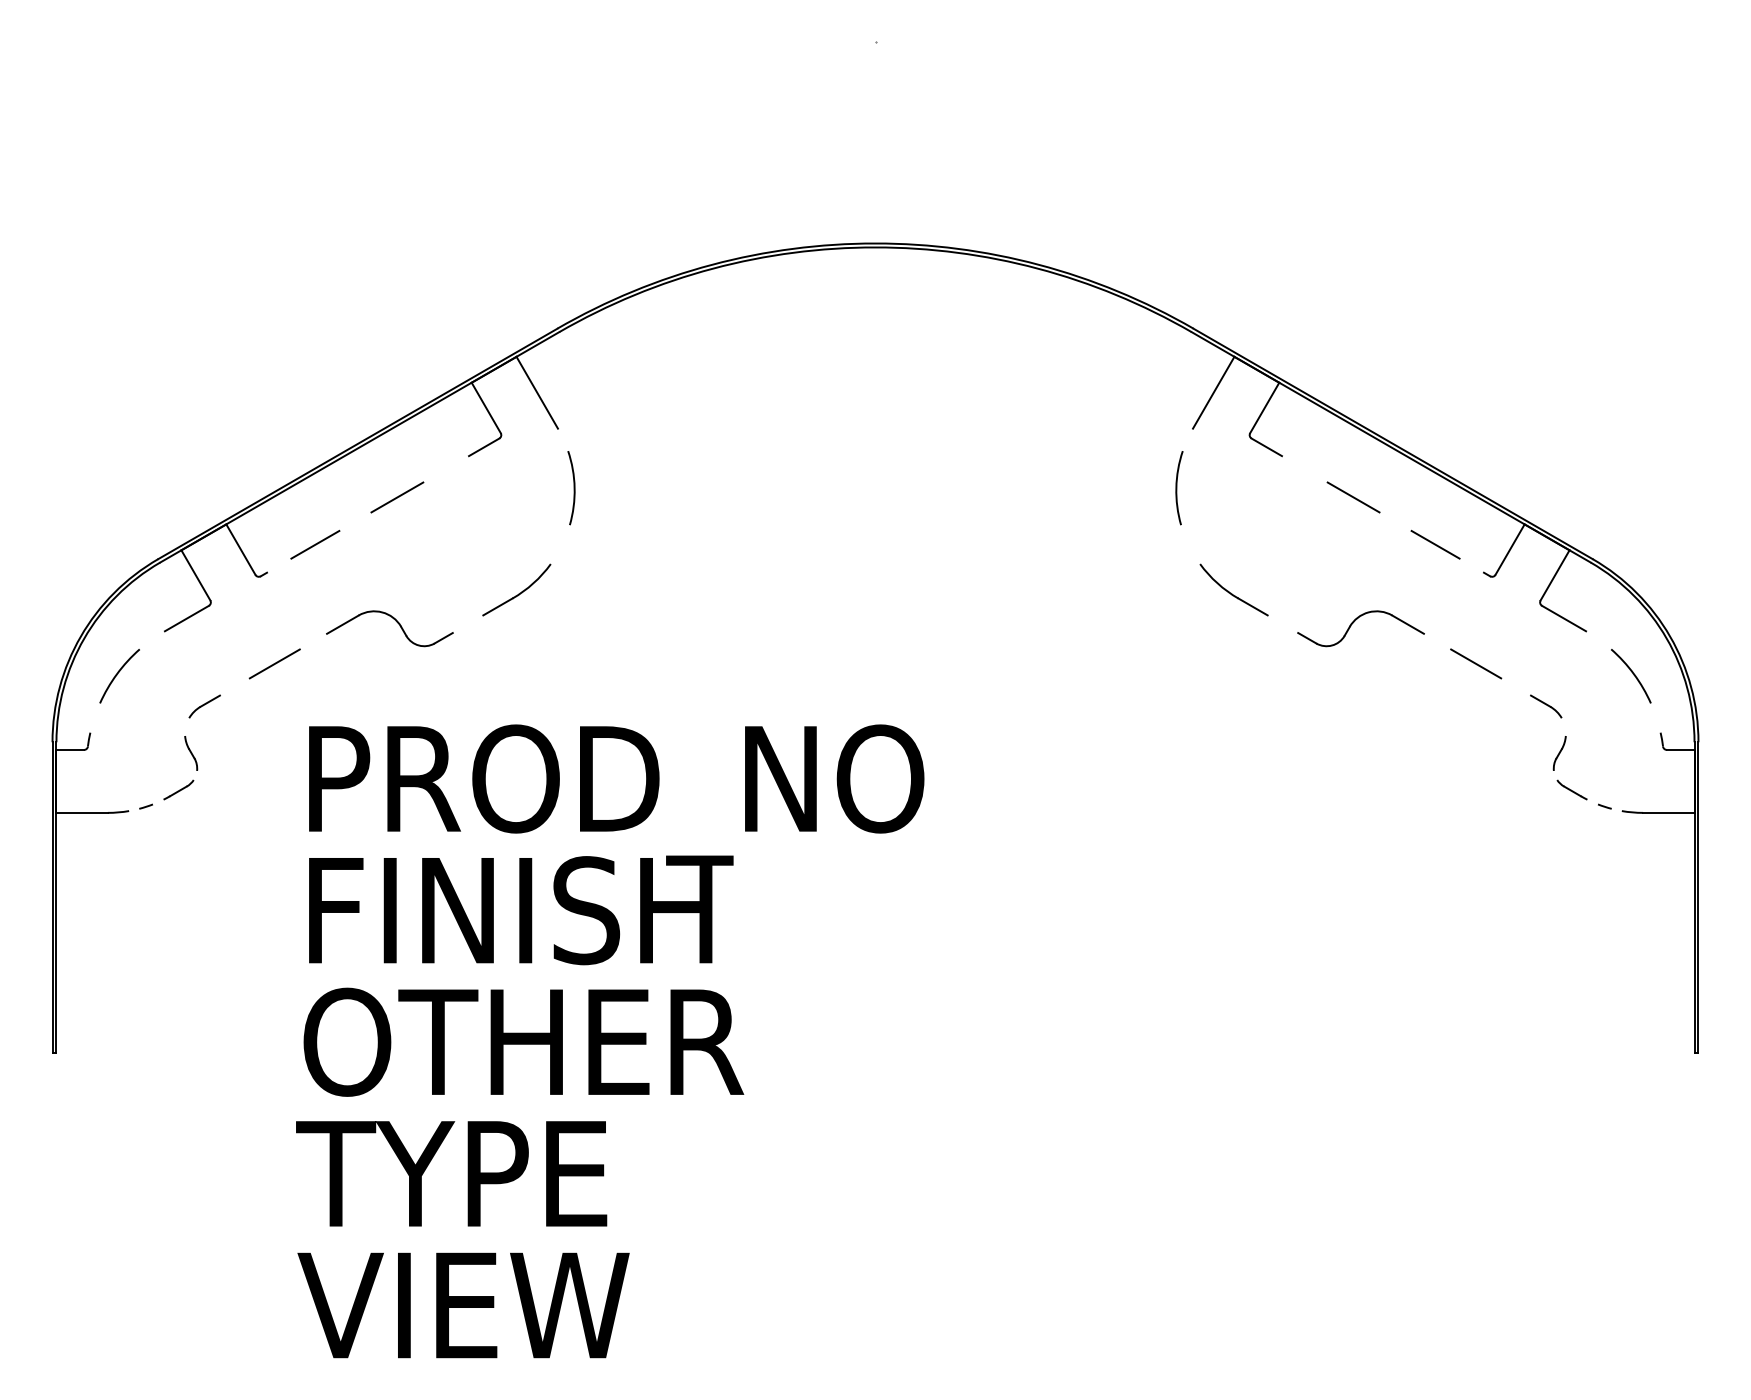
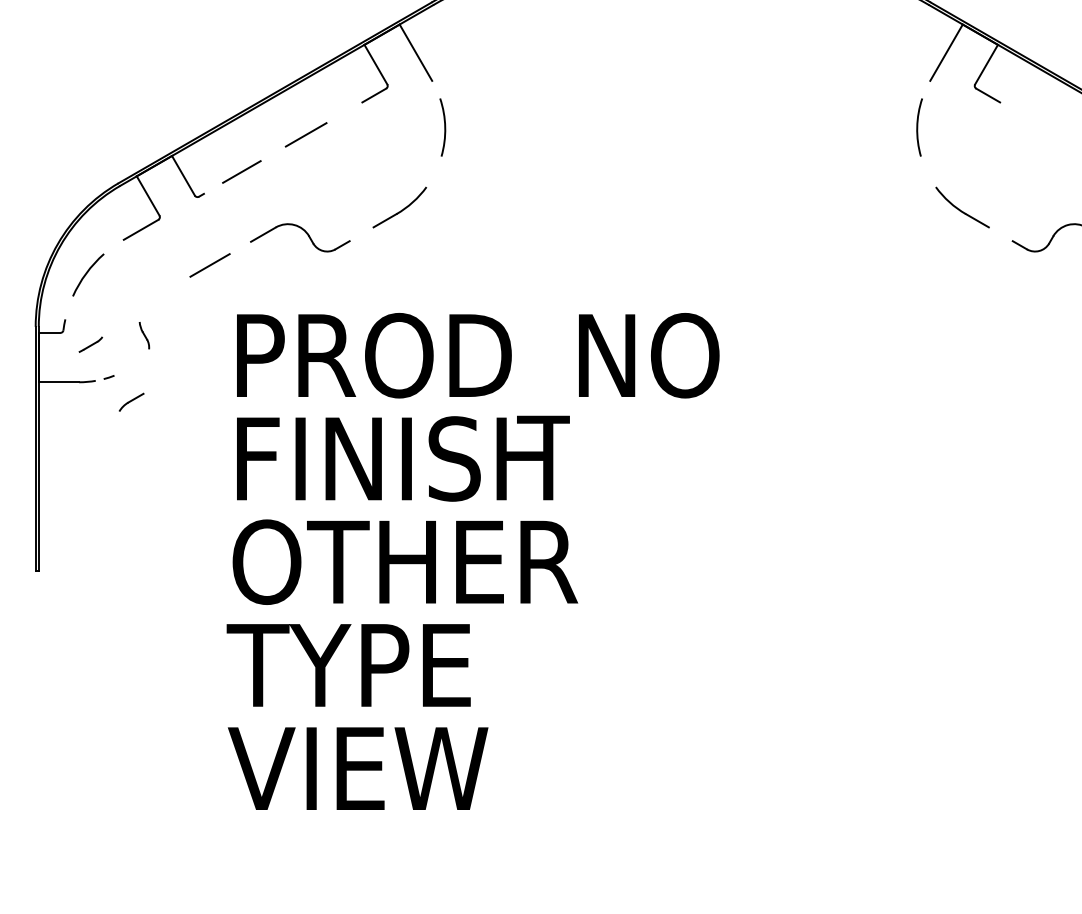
line: (1353, 497) -> (1056, 134), removed
part: (204, 706) -> (131, 402), moved
part: (178, 789) -> (90, 344), moved

